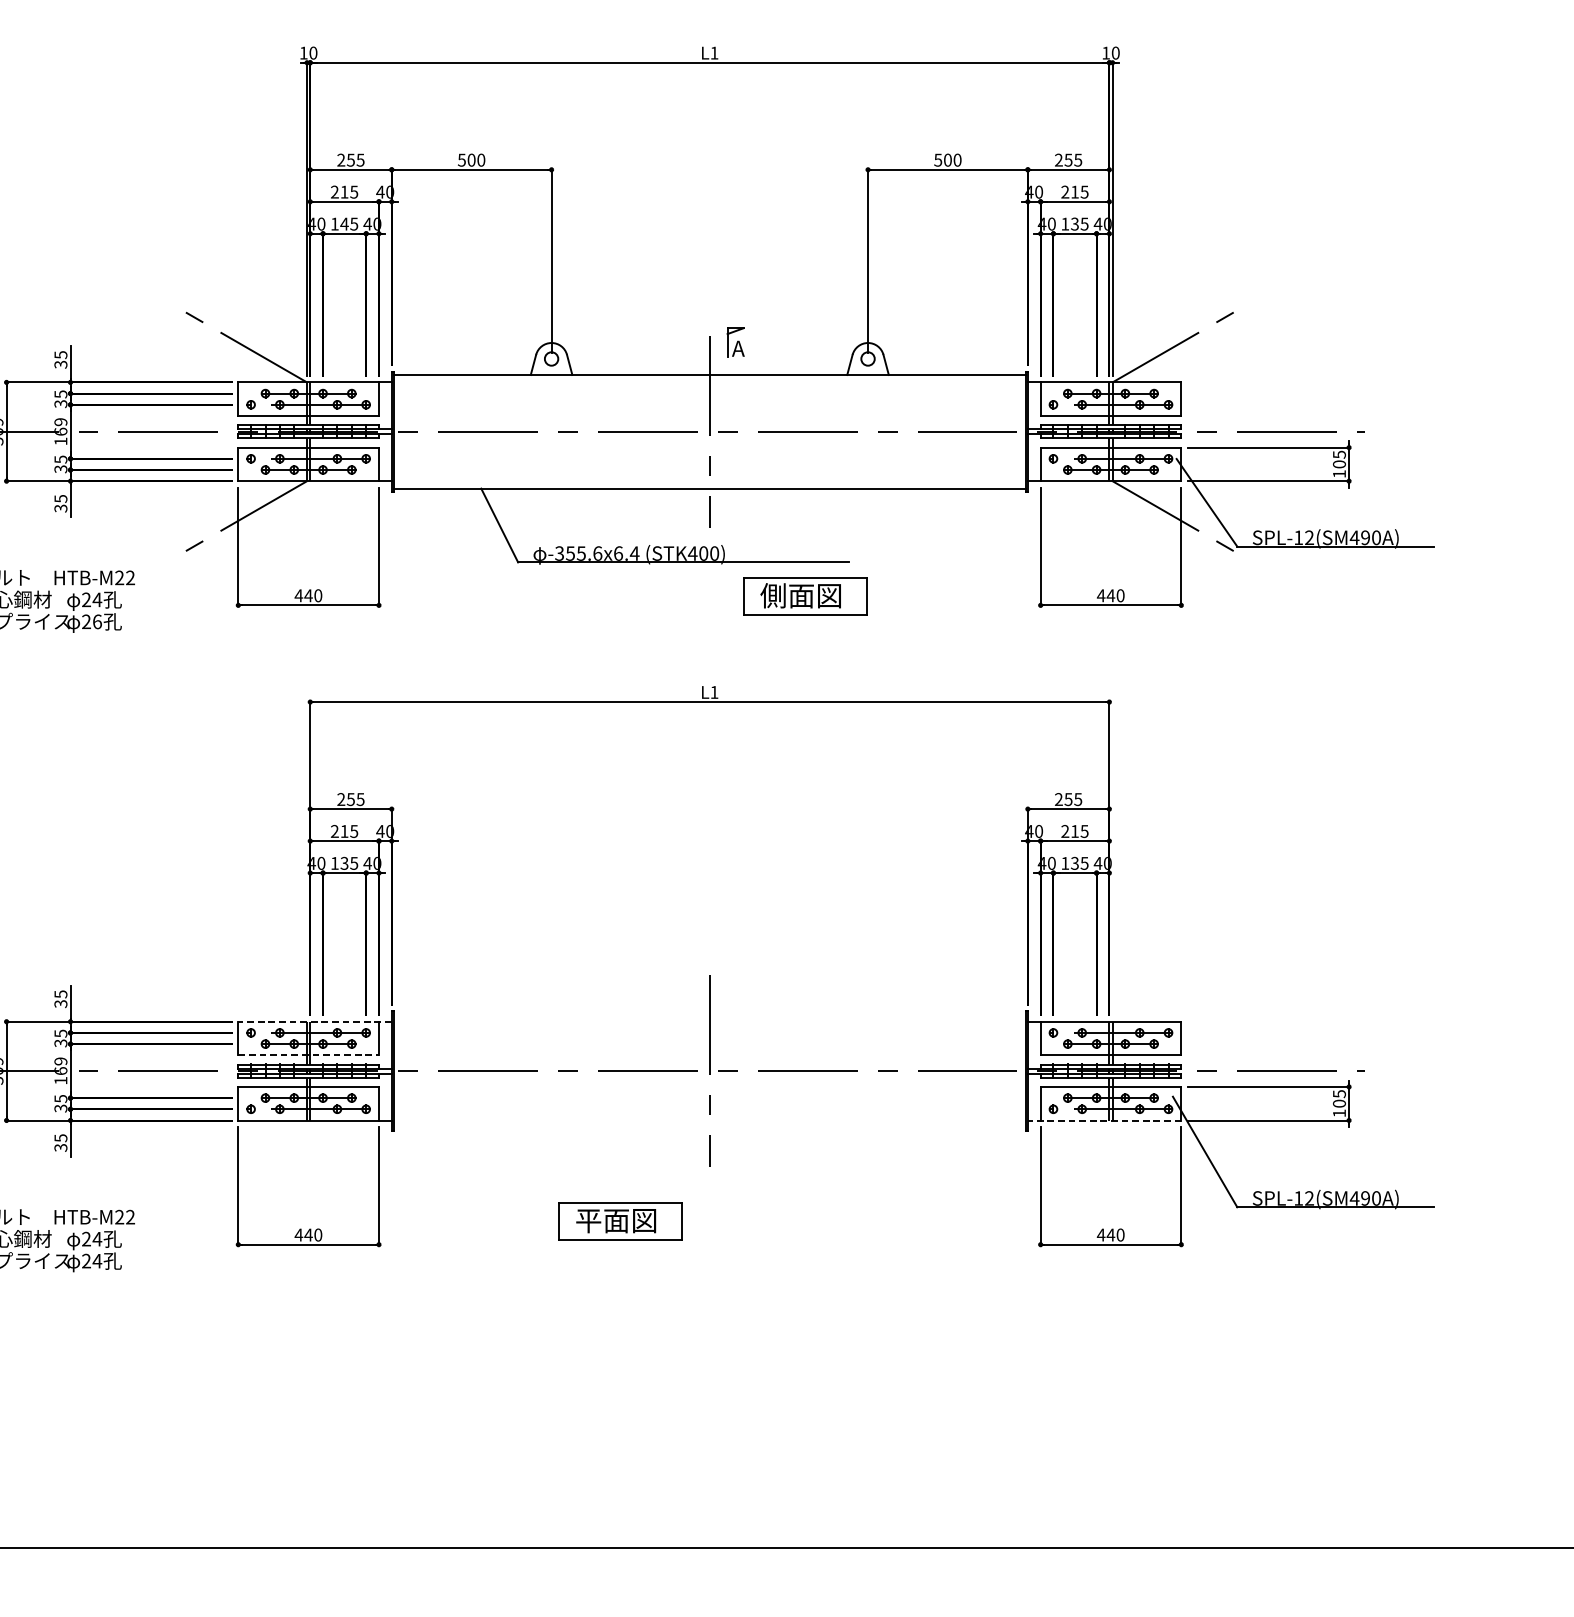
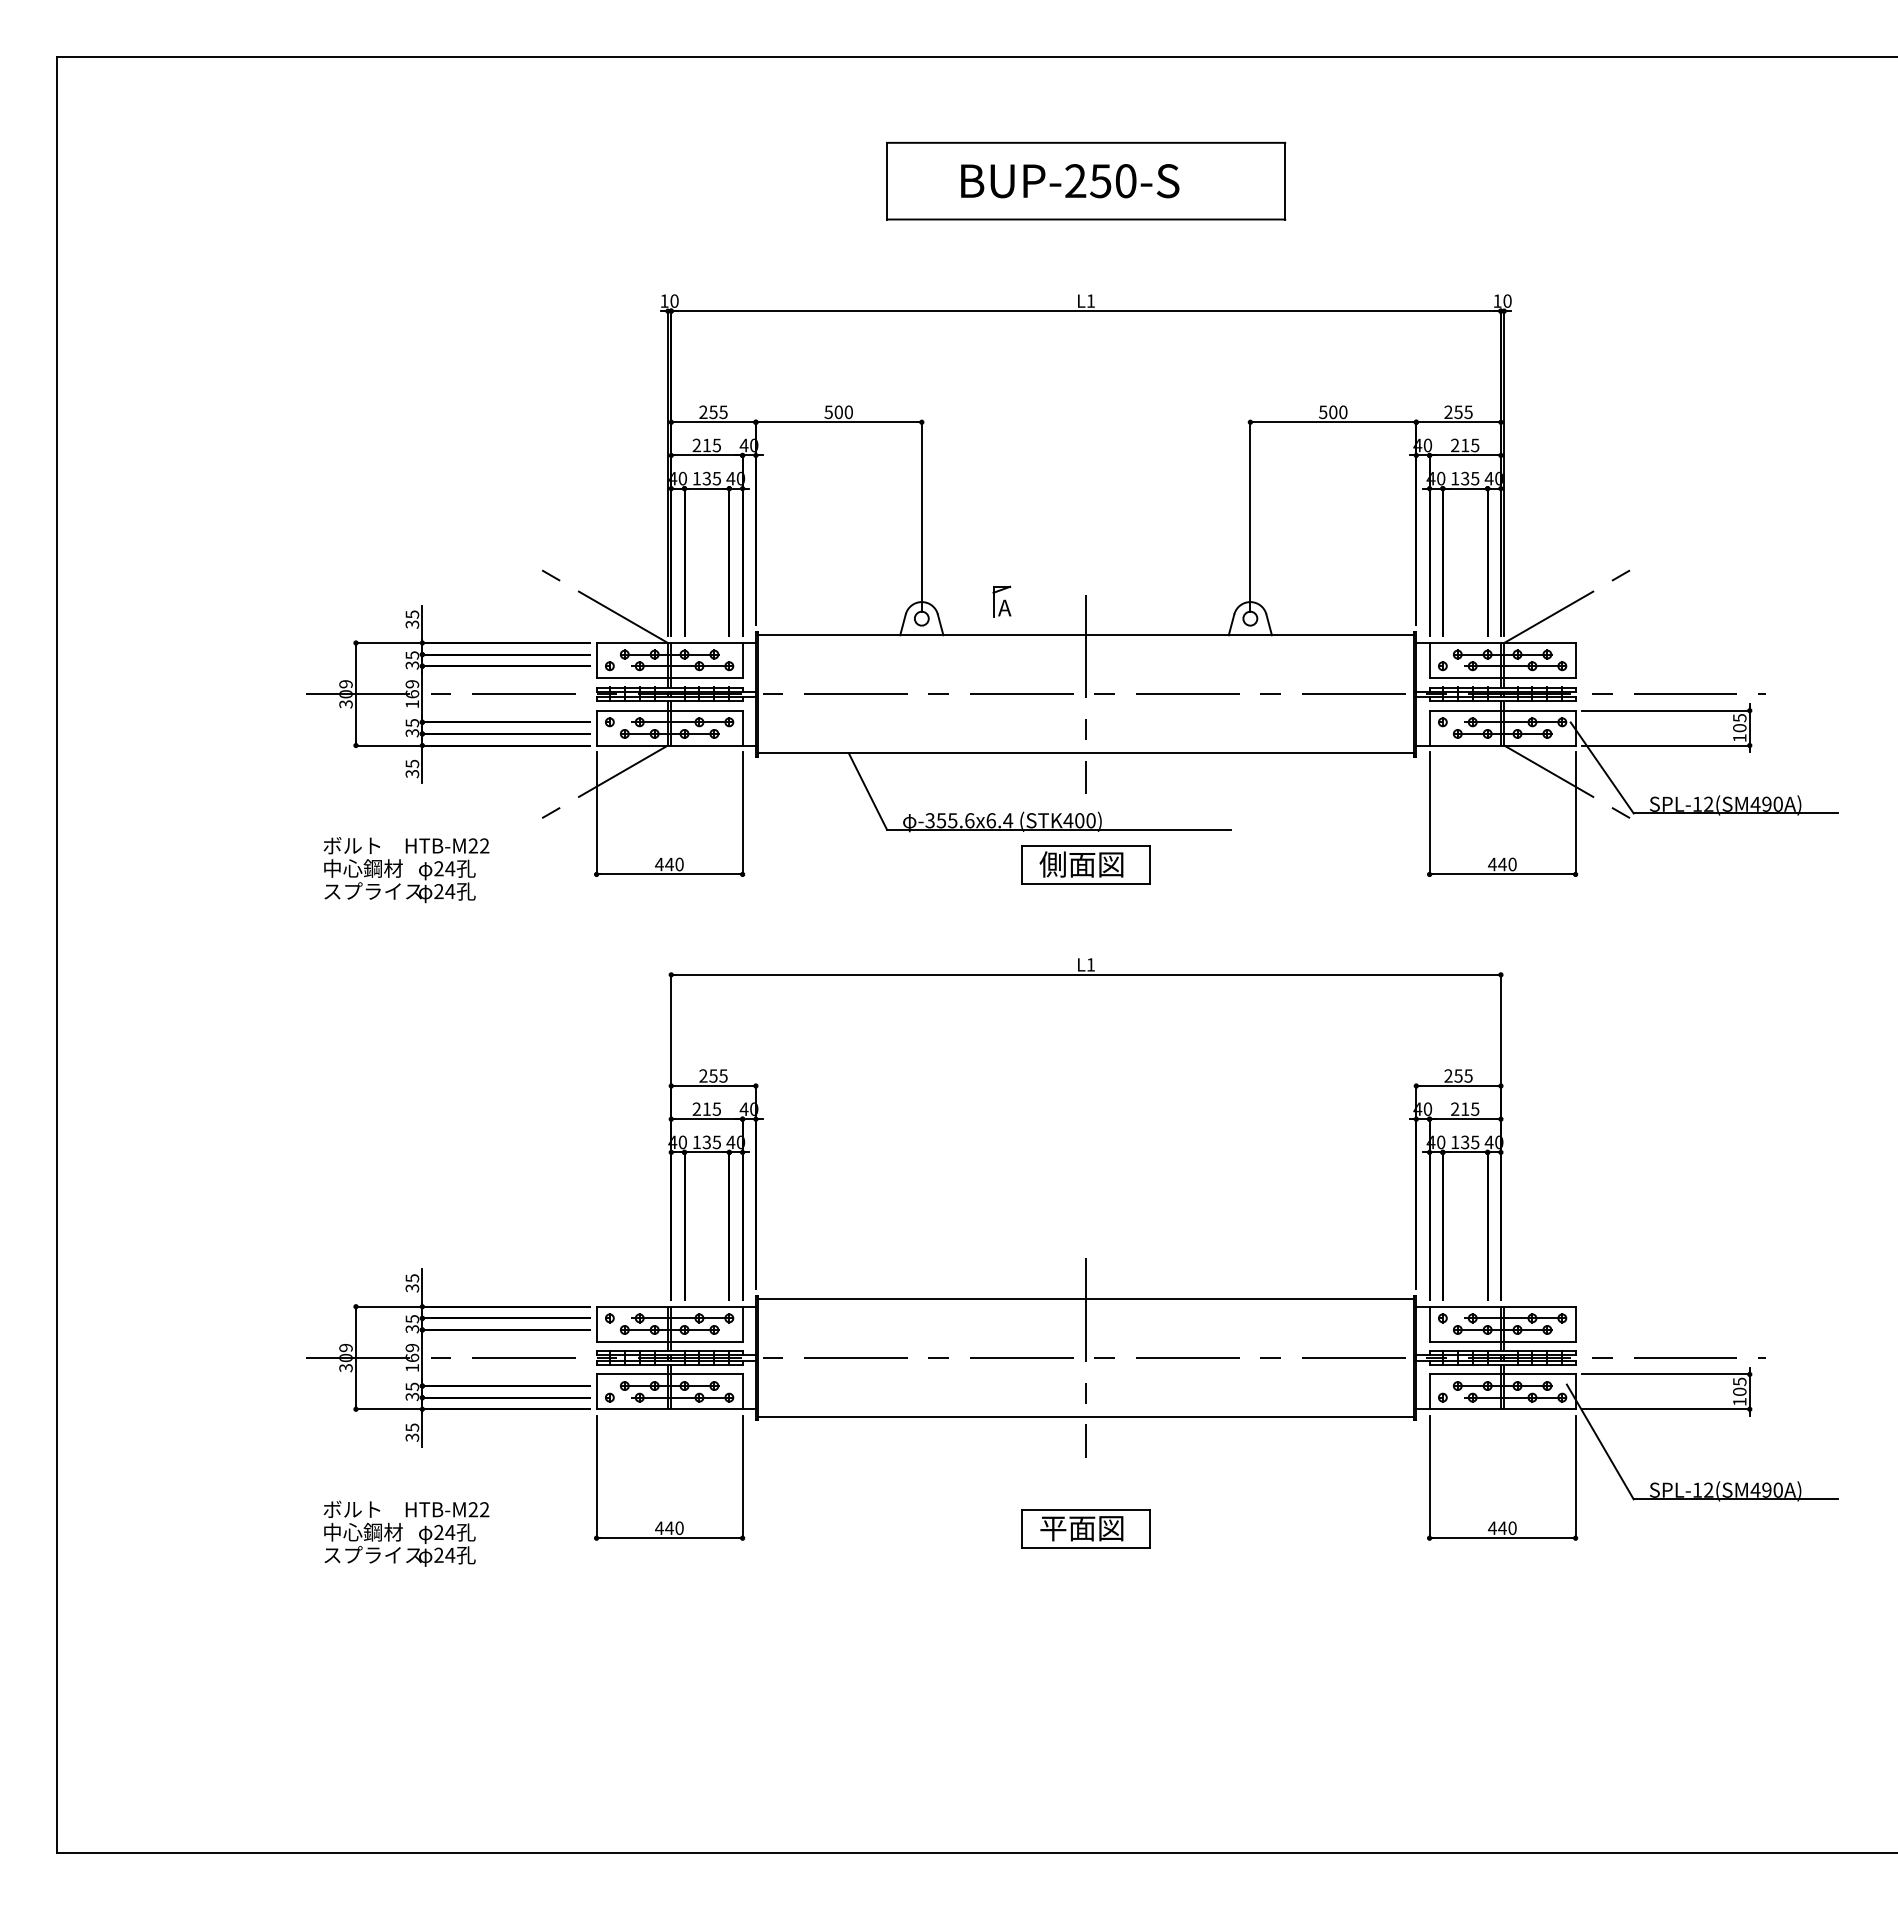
text: (344, 223) -> (706, 478), 145 -> 135
part: (735, 342) -> (1001, 601), moved
part: (804, 595) -> (1085, 864), moved
text: (97, 621) -> (450, 891), 26 -> 24
line: (709, 1014) -> (1085, 1299), added
line: (315, 1021) -> (676, 1306), dashed -> solid
line: (309, 1055) -> (670, 1341), dashed -> solid
line: (1104, 1120) -> (1495, 1409), dashed -> solid
line: (709, 1128) -> (1085, 1417), added
part: (619, 1220) -> (1085, 1528), moved

